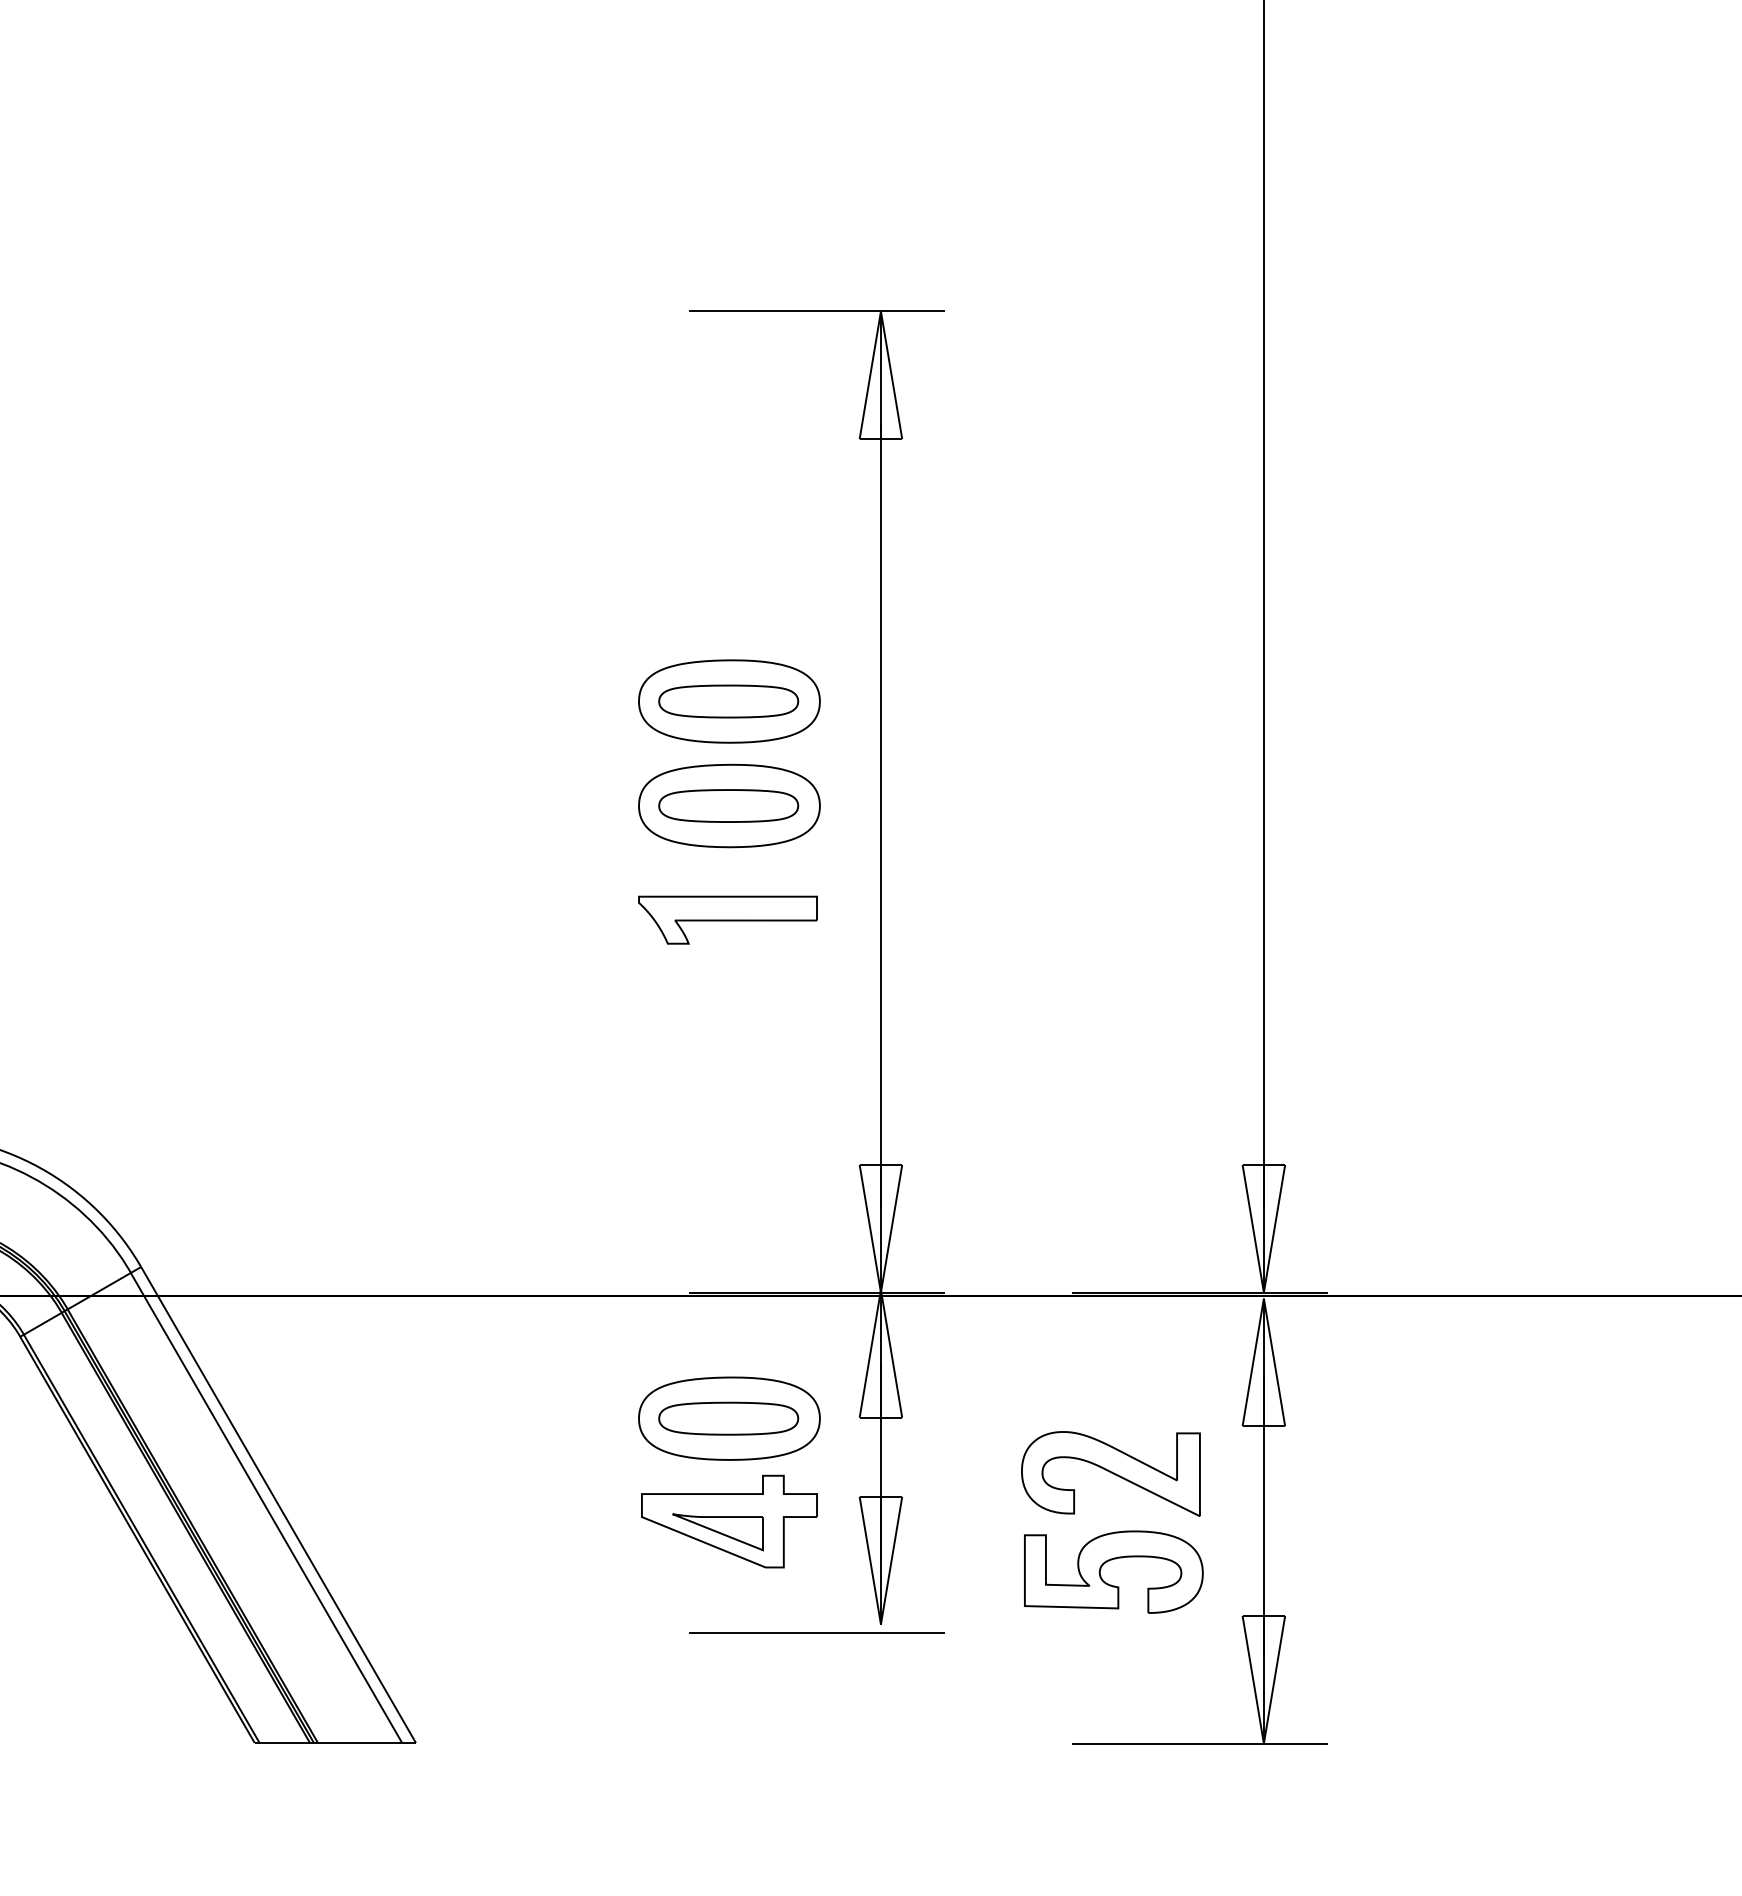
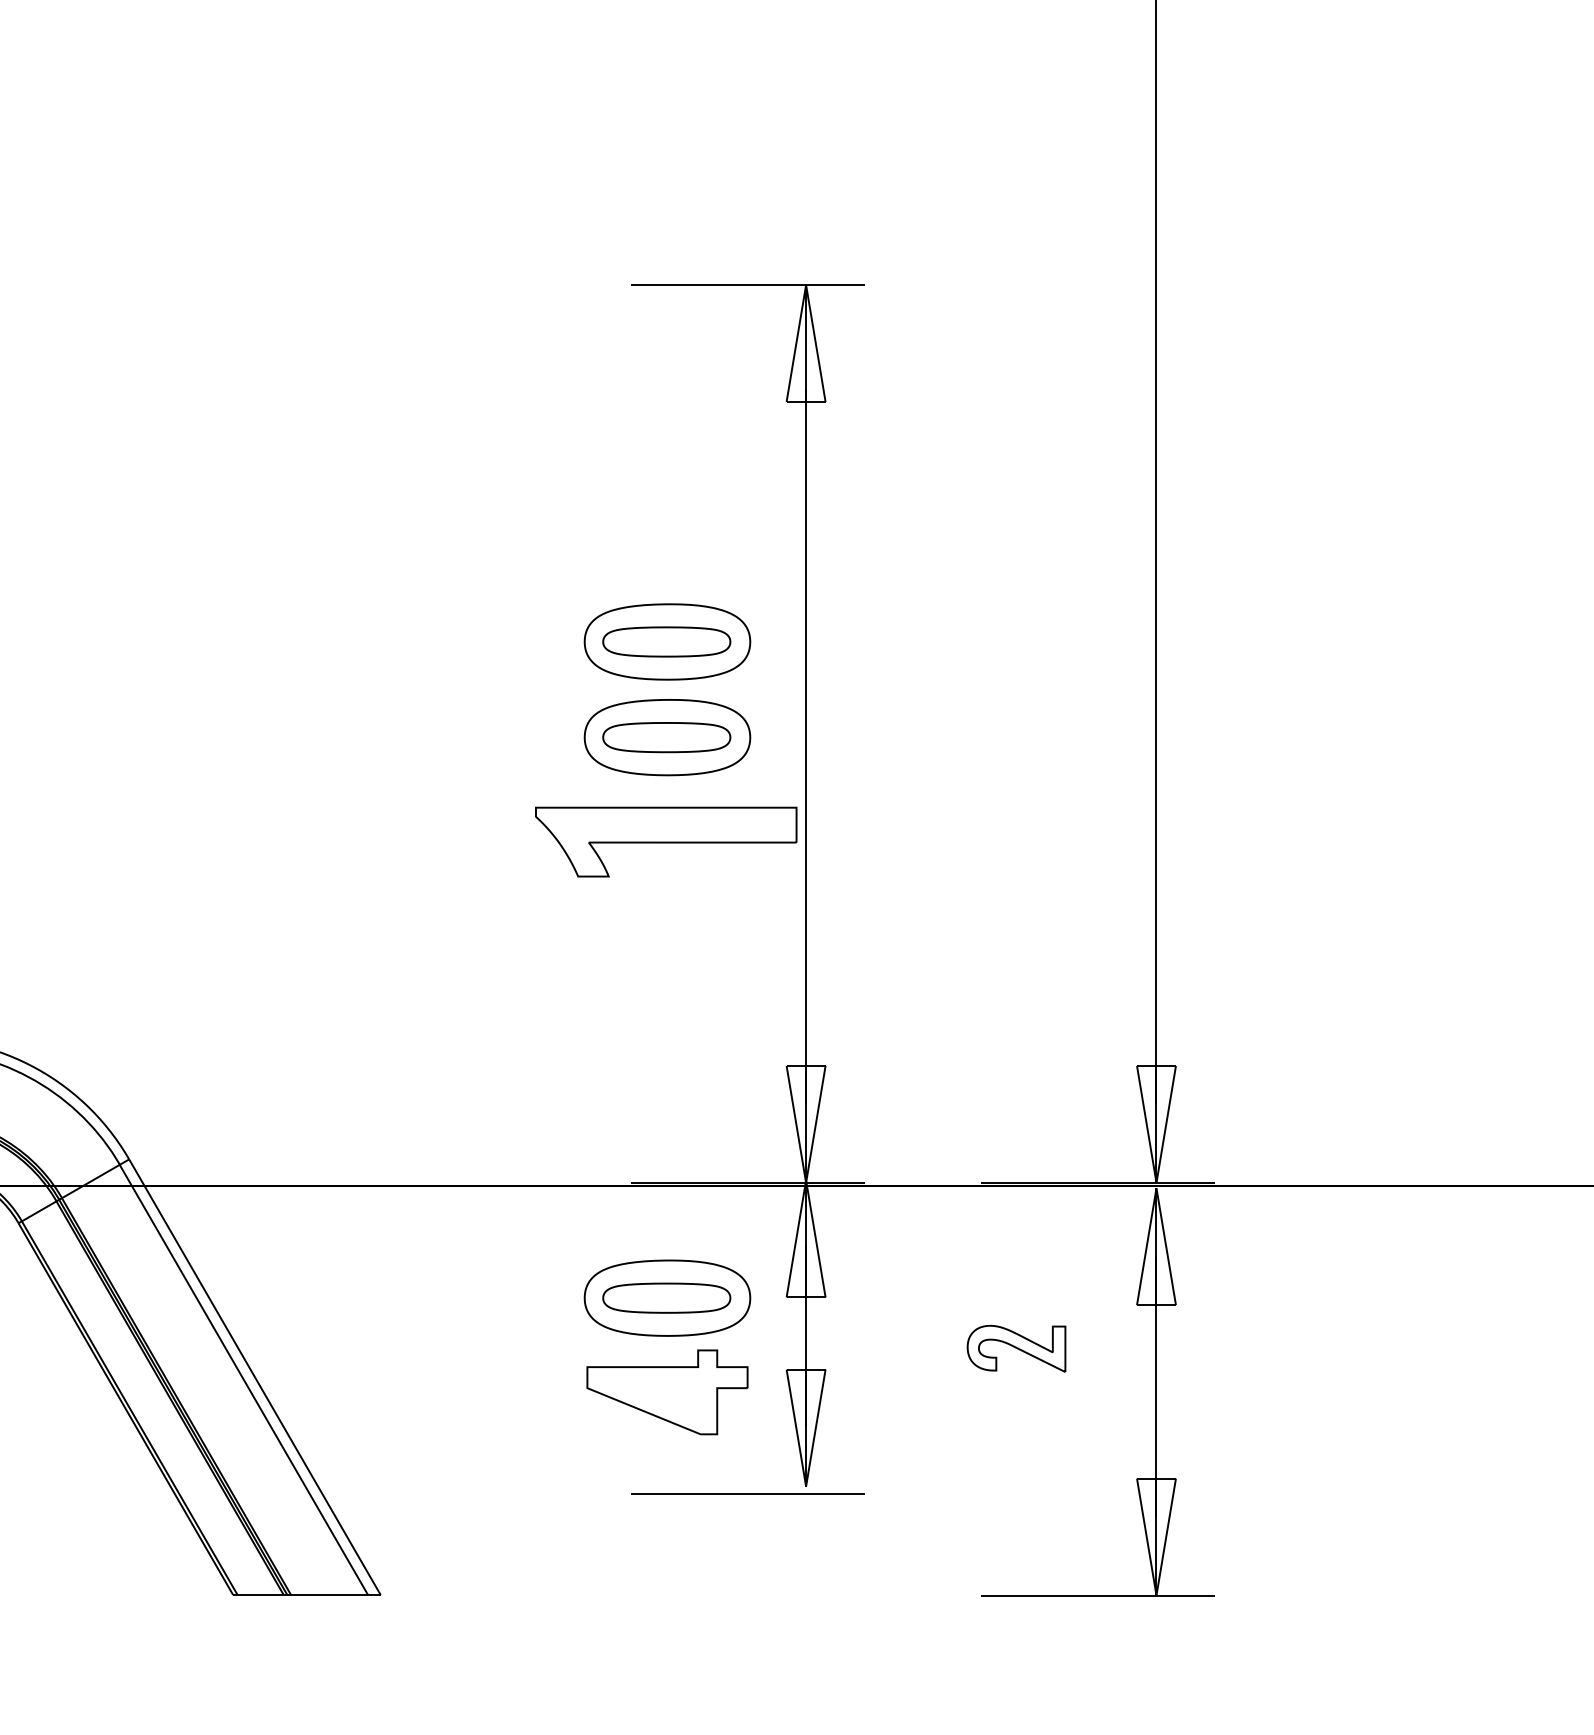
part: (727, 919) -> (665, 841), size x1.6
part: (1110, 1473) -> (1016, 1348), size x0.6
part: (718, 1531) -> (657, 1401), removed
part: (1106, 1563) -> (1012, 1430), removed

